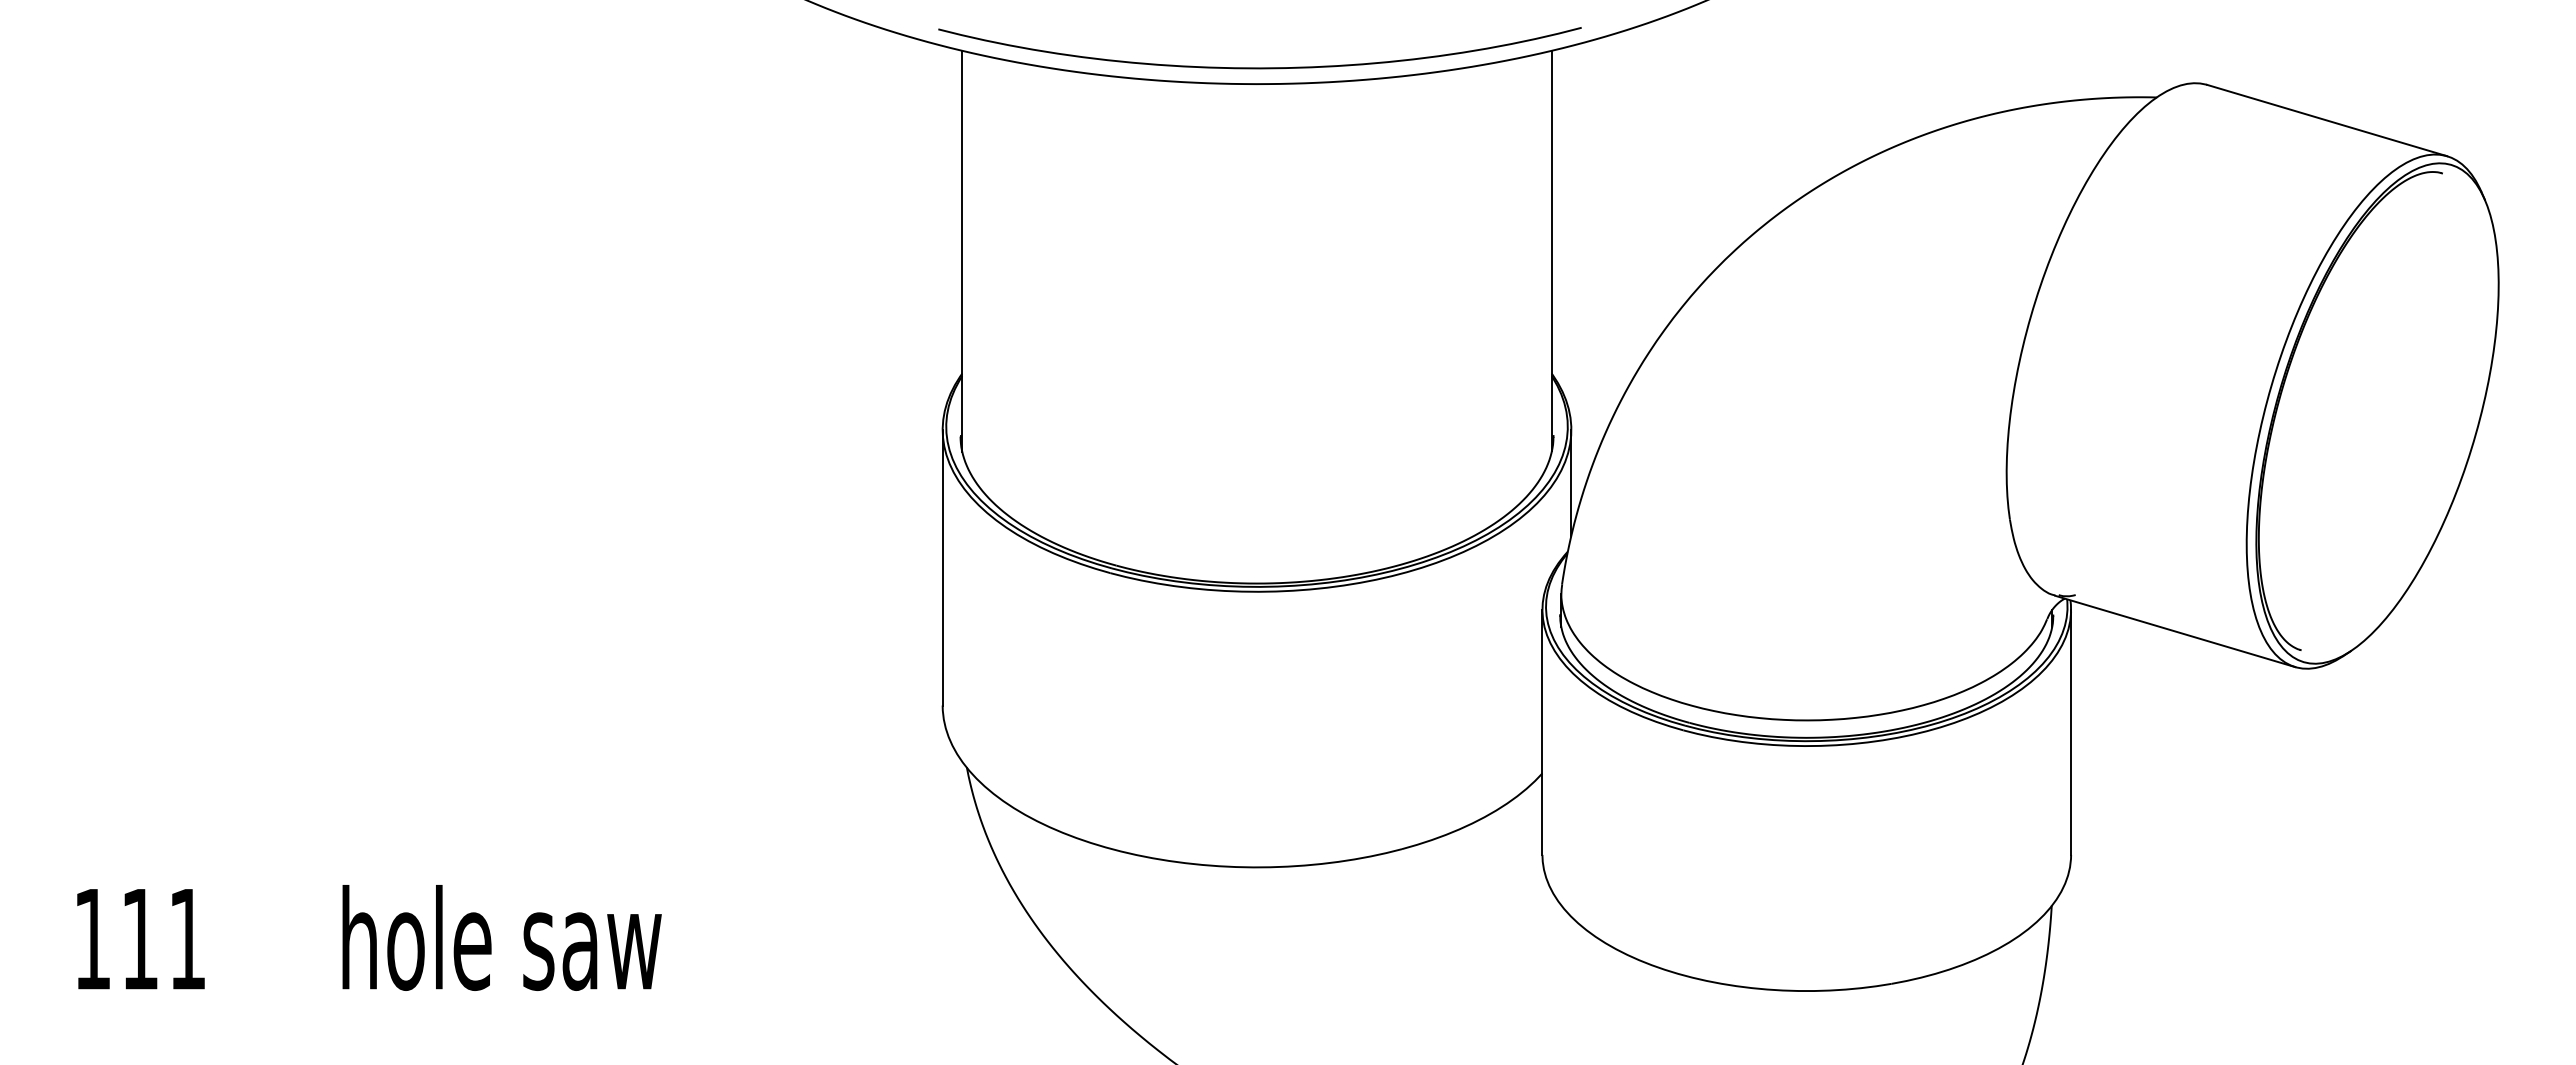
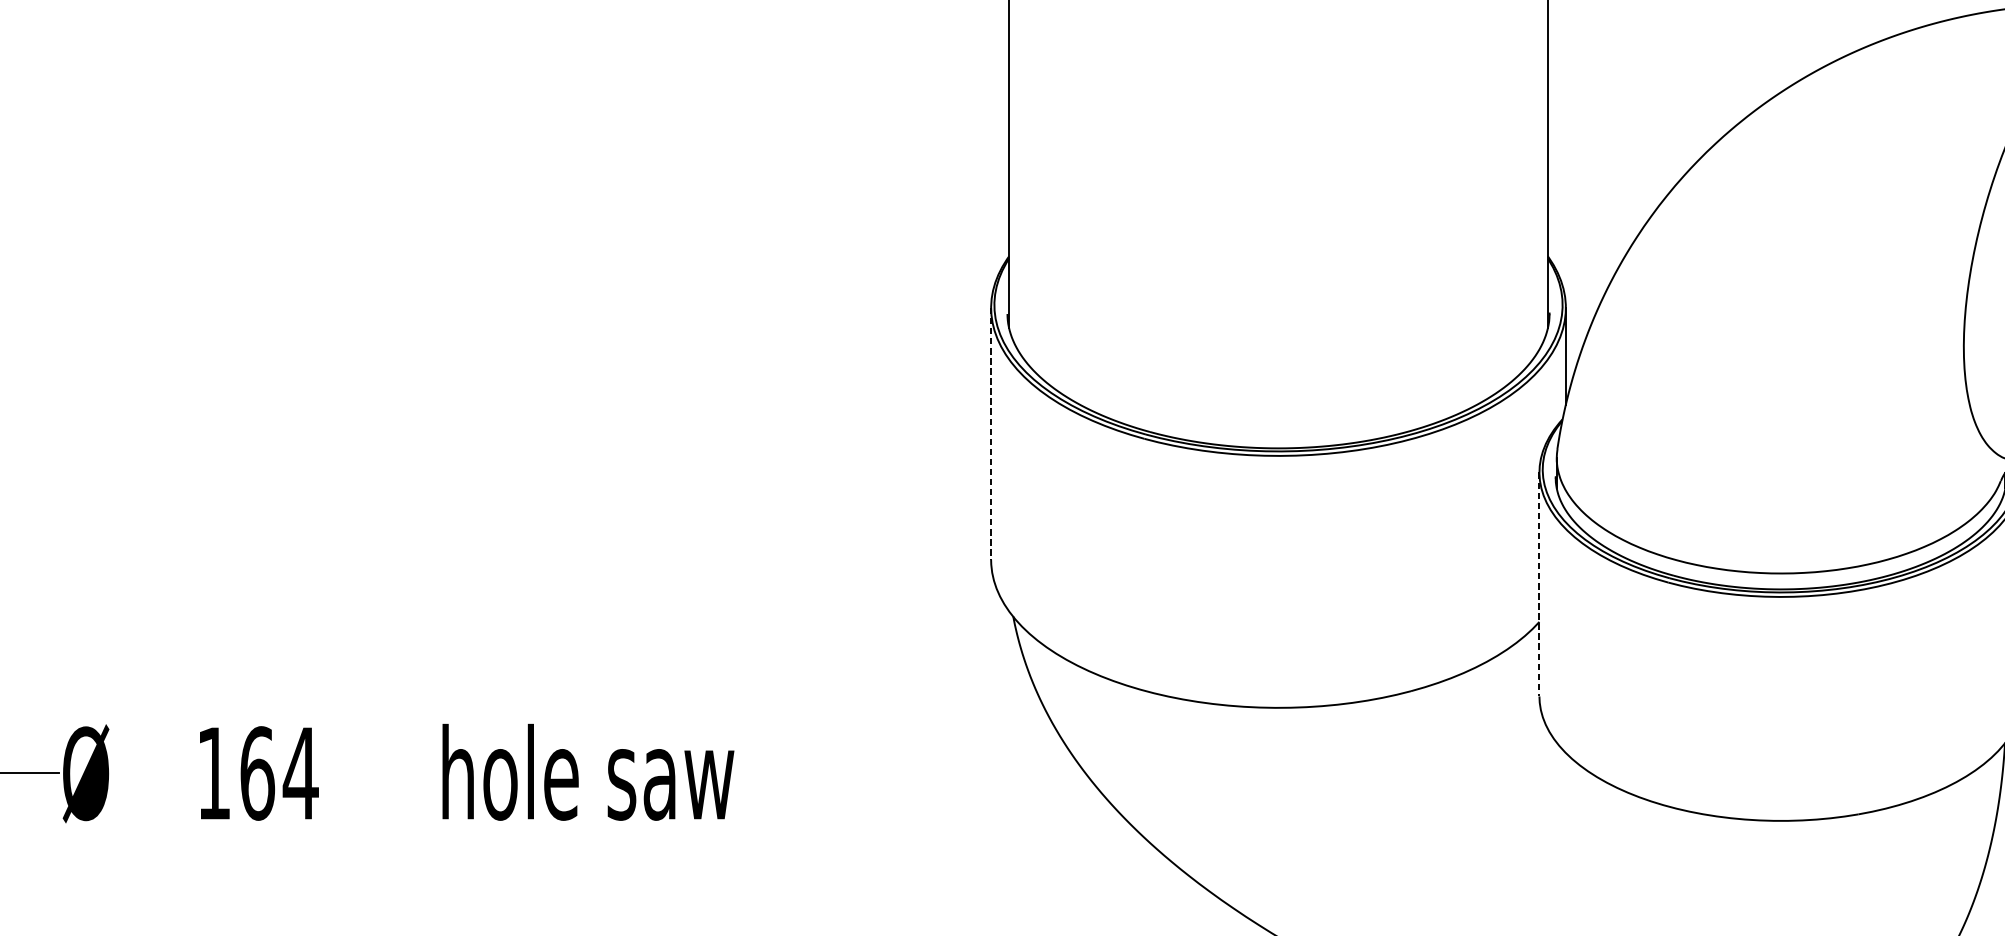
line: (942, 567) -> (990, 433), solid -> dashed
line: (1542, 732) -> (1539, 584), solid -> dashed
text: (164, 938) -> (279, 772), 111 -> 164

